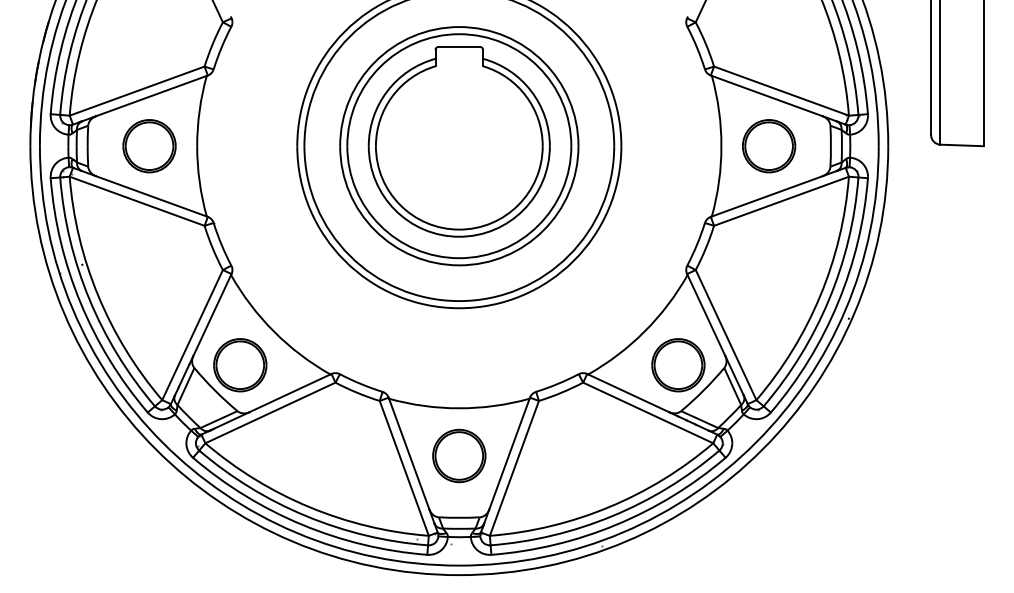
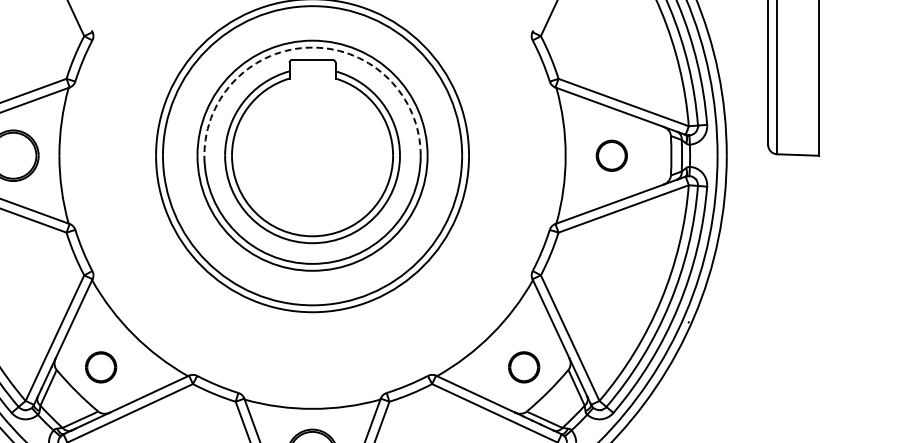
arc: (459, 34) -> (312, 47), solid -> dashed
part: (769, 146) -> (612, 156), size x0.6
part: (240, 365) -> (101, 367), size x0.6
part: (678, 365) -> (524, 367), size x0.6

